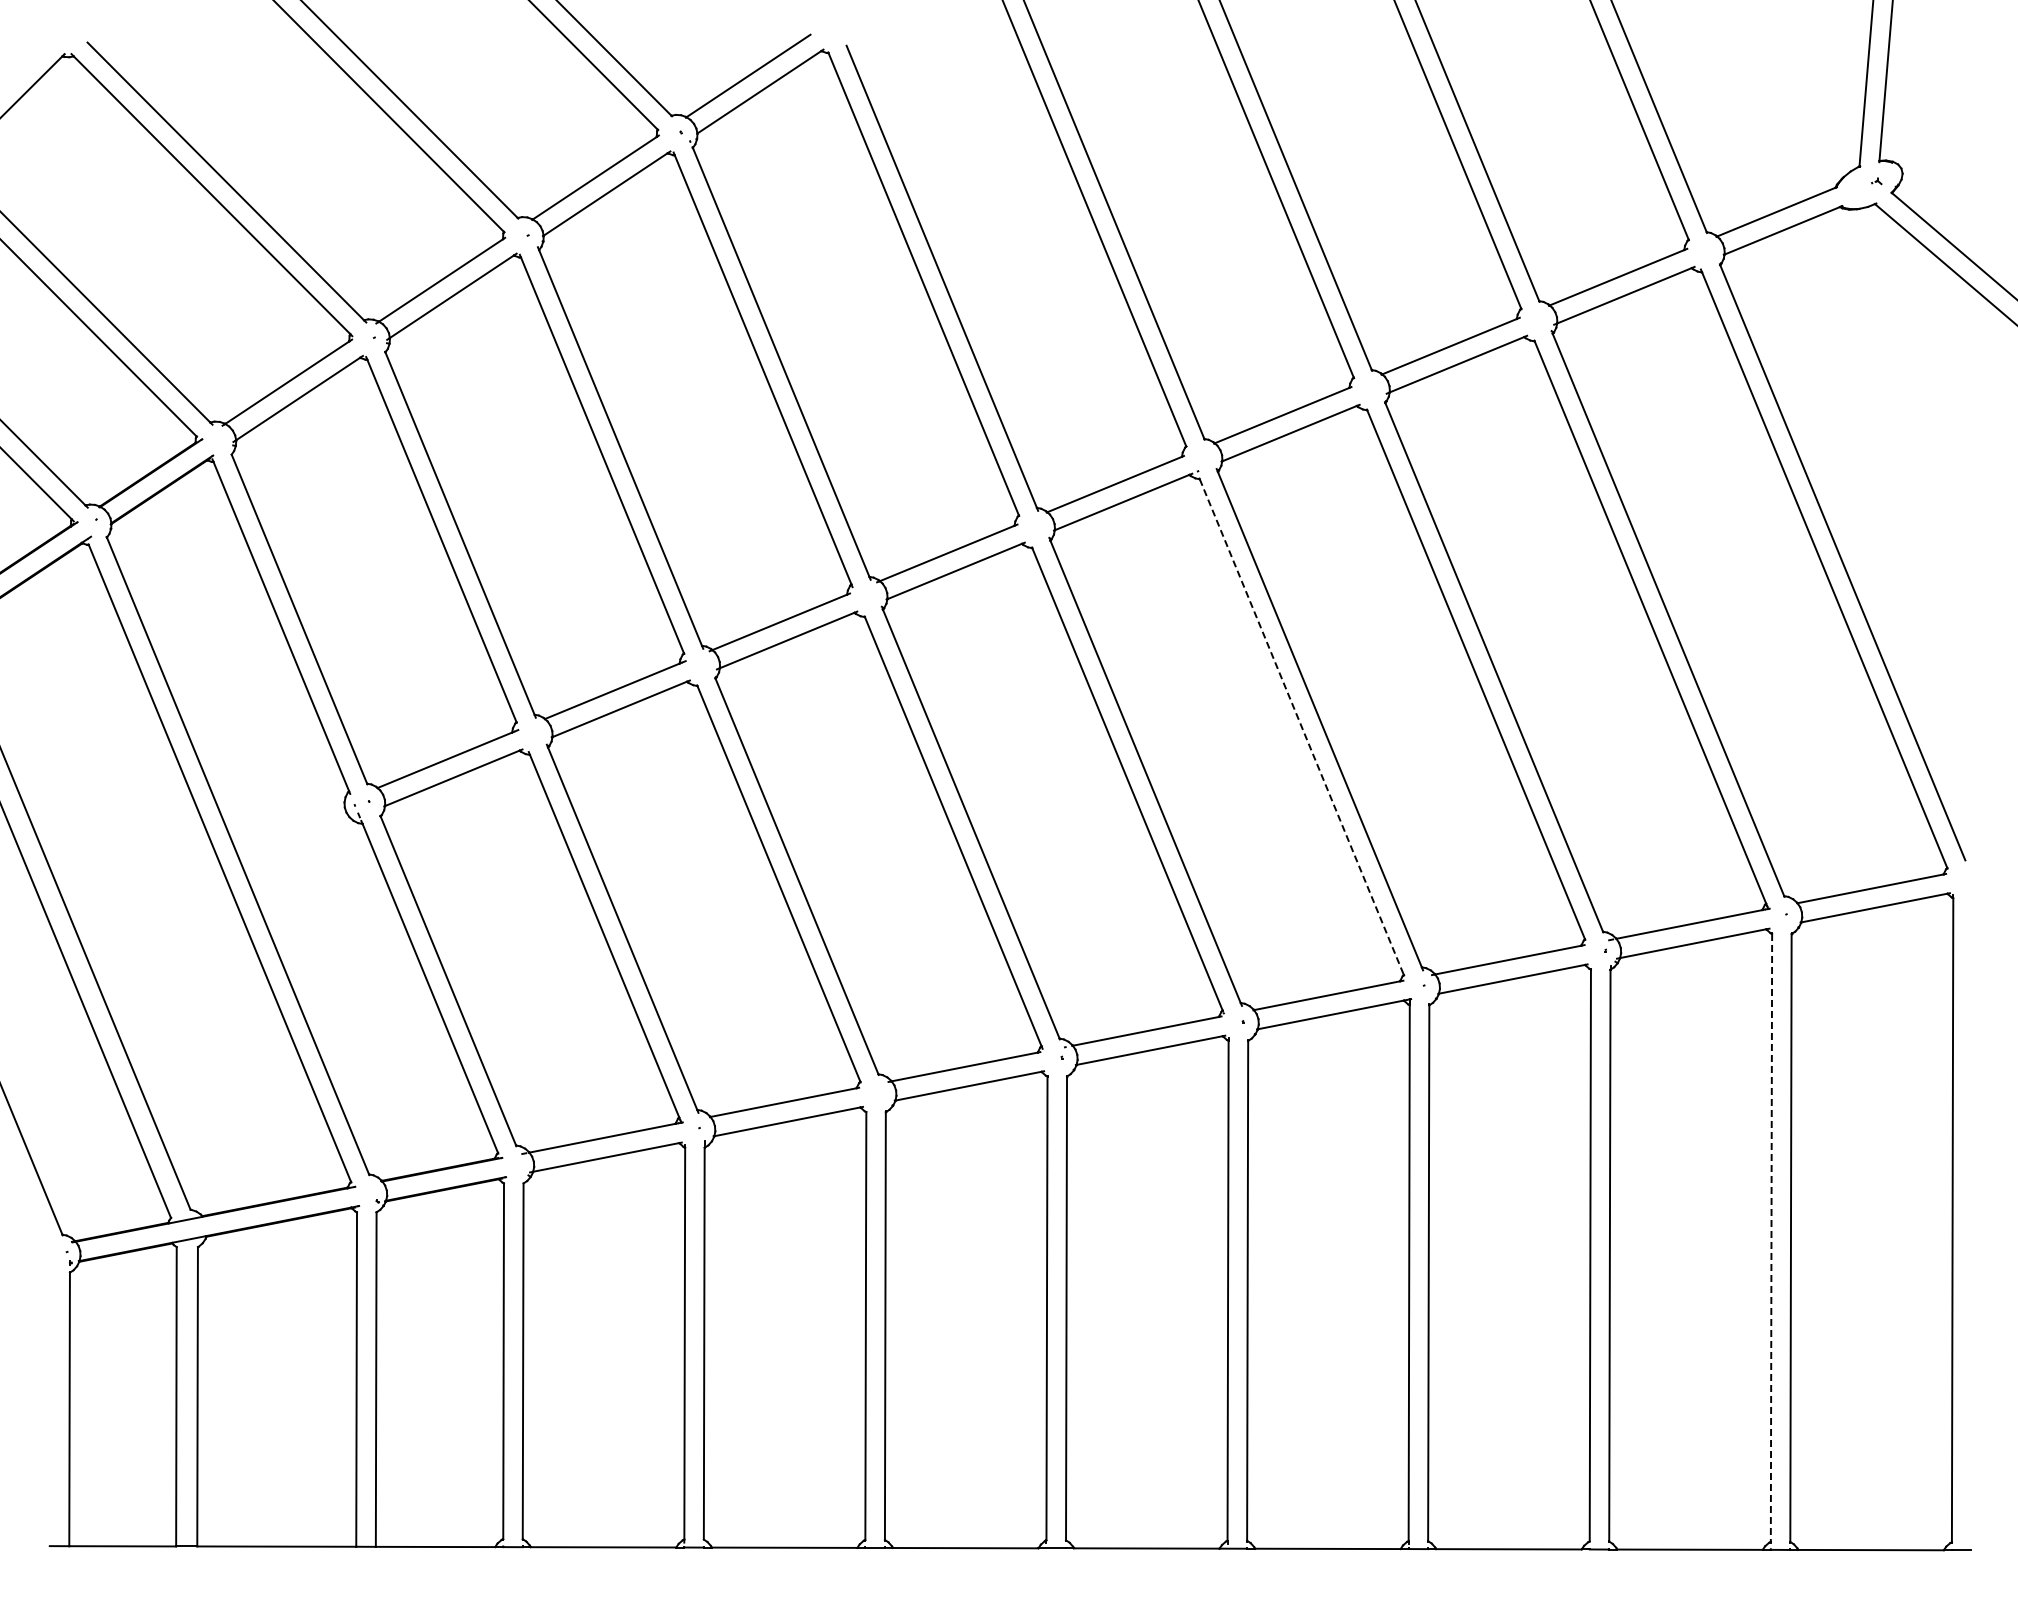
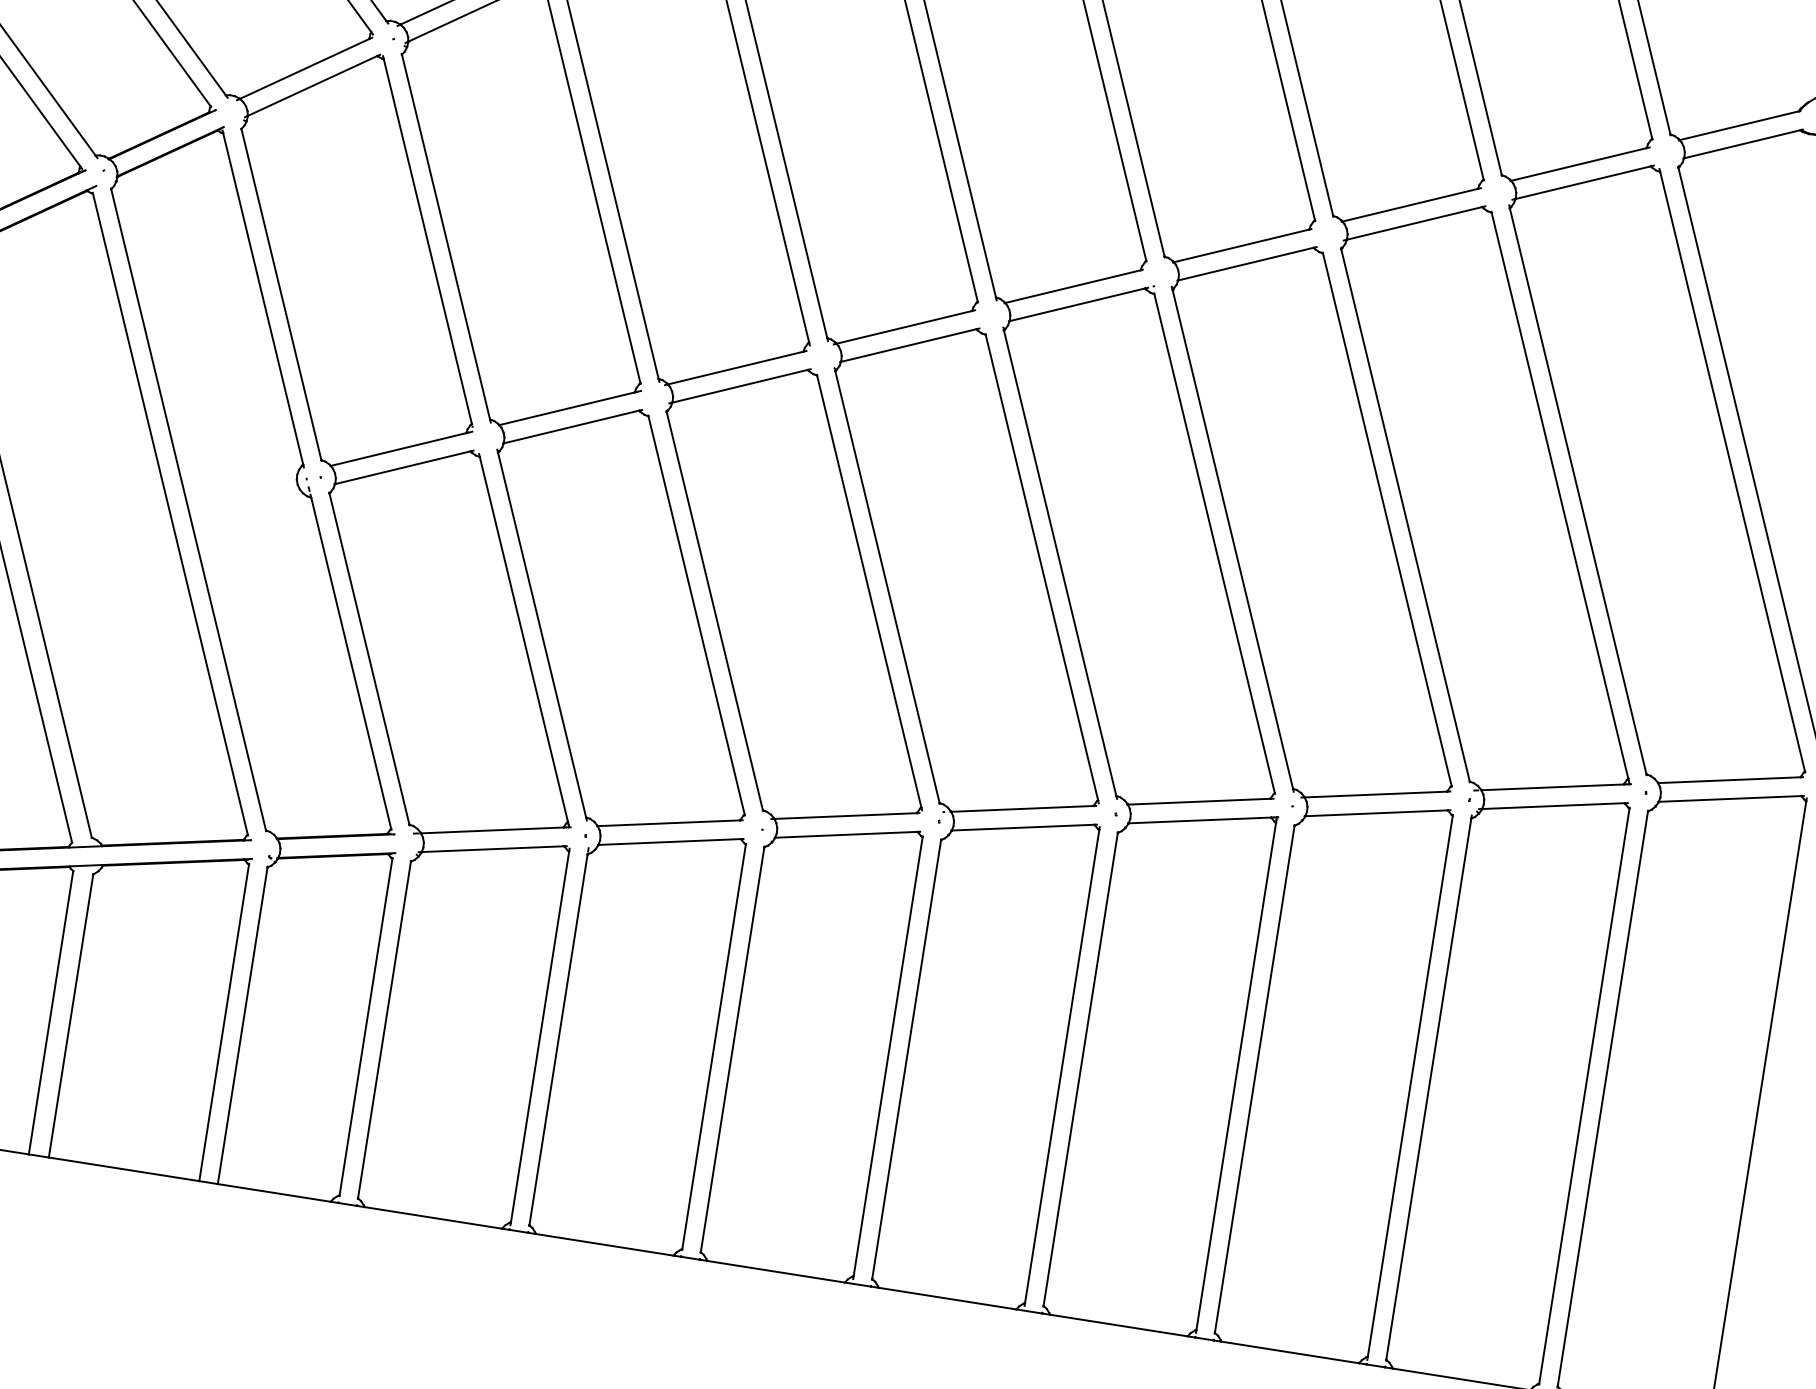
line: (1301, 727) -> (1214, 544), dashed -> solid
line: (1771, 1237) -> (1584, 1095), dashed -> solid

